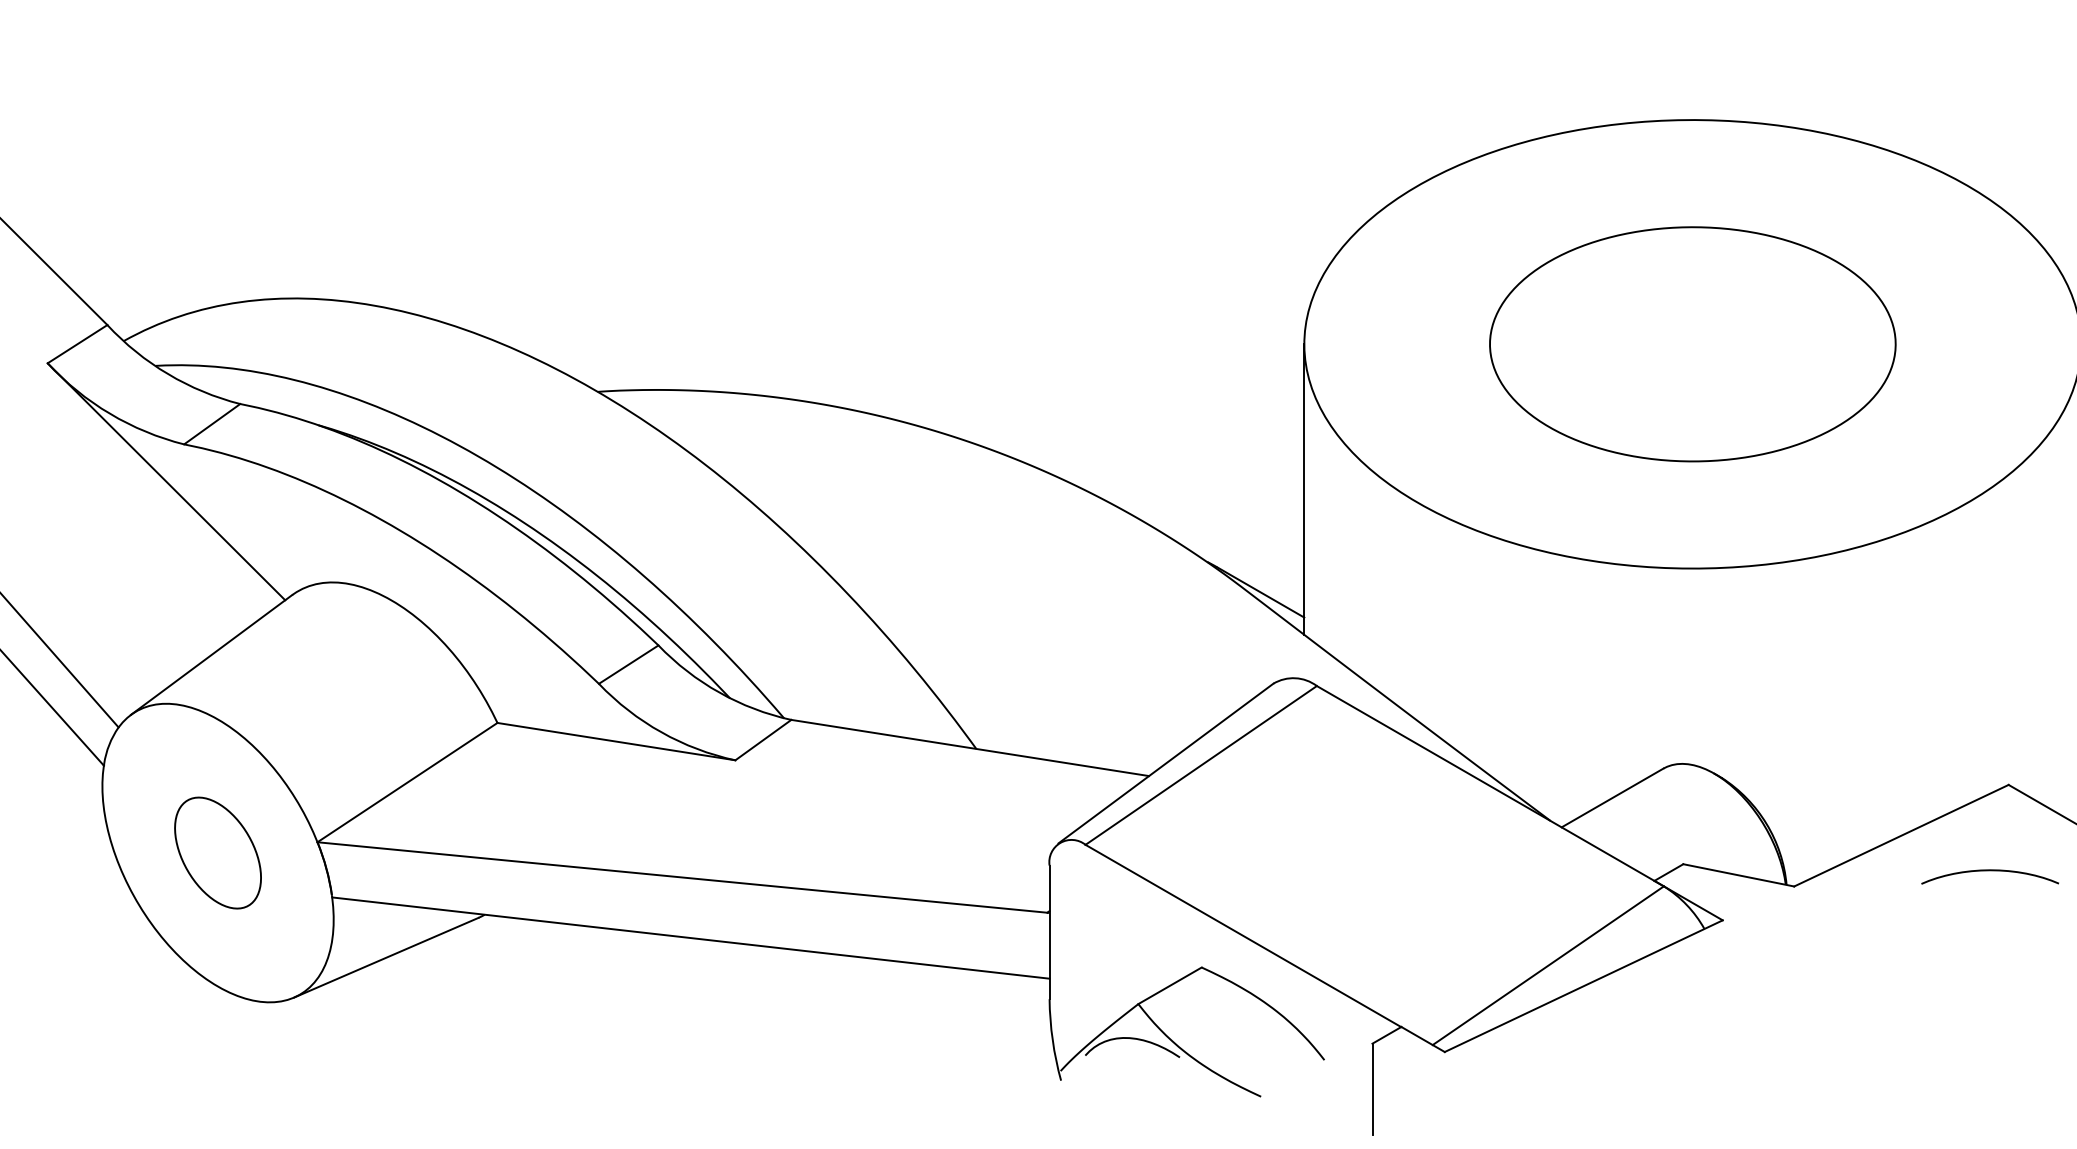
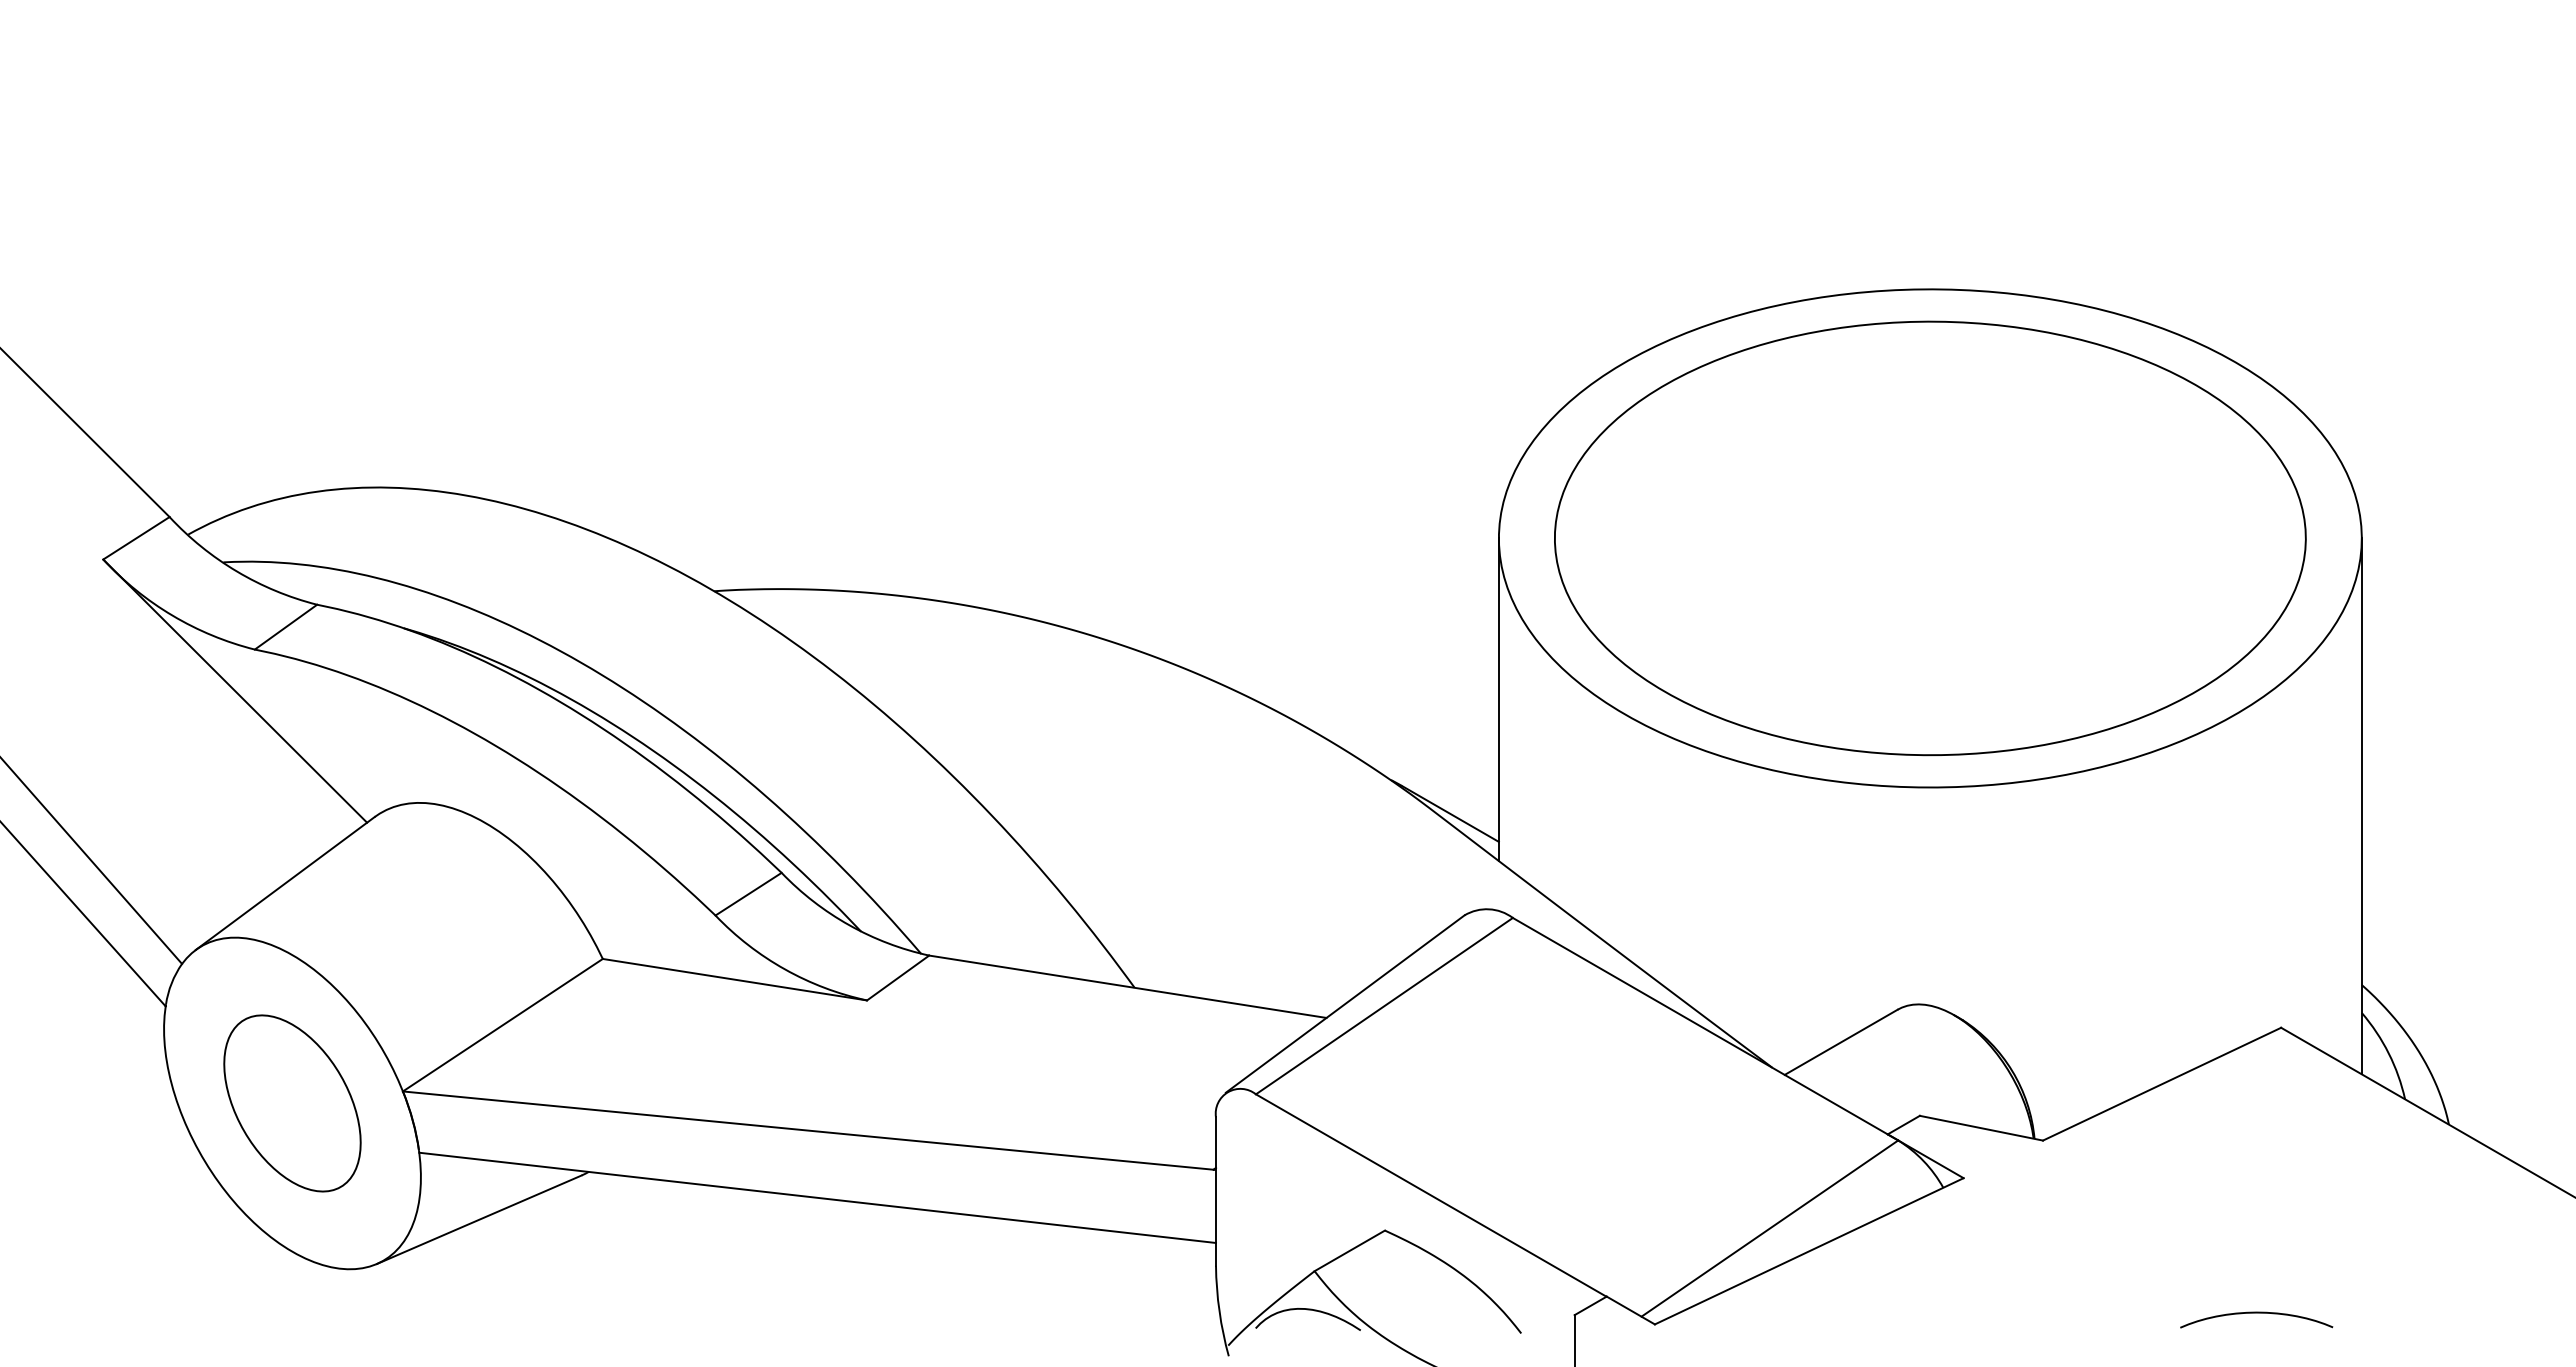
part: (1692, 344) -> (1930, 538), size x1.67
part: (218, 853) -> (292, 1103), size x1.43
curve: (1990, 871) -> (2256, 1313), moved

